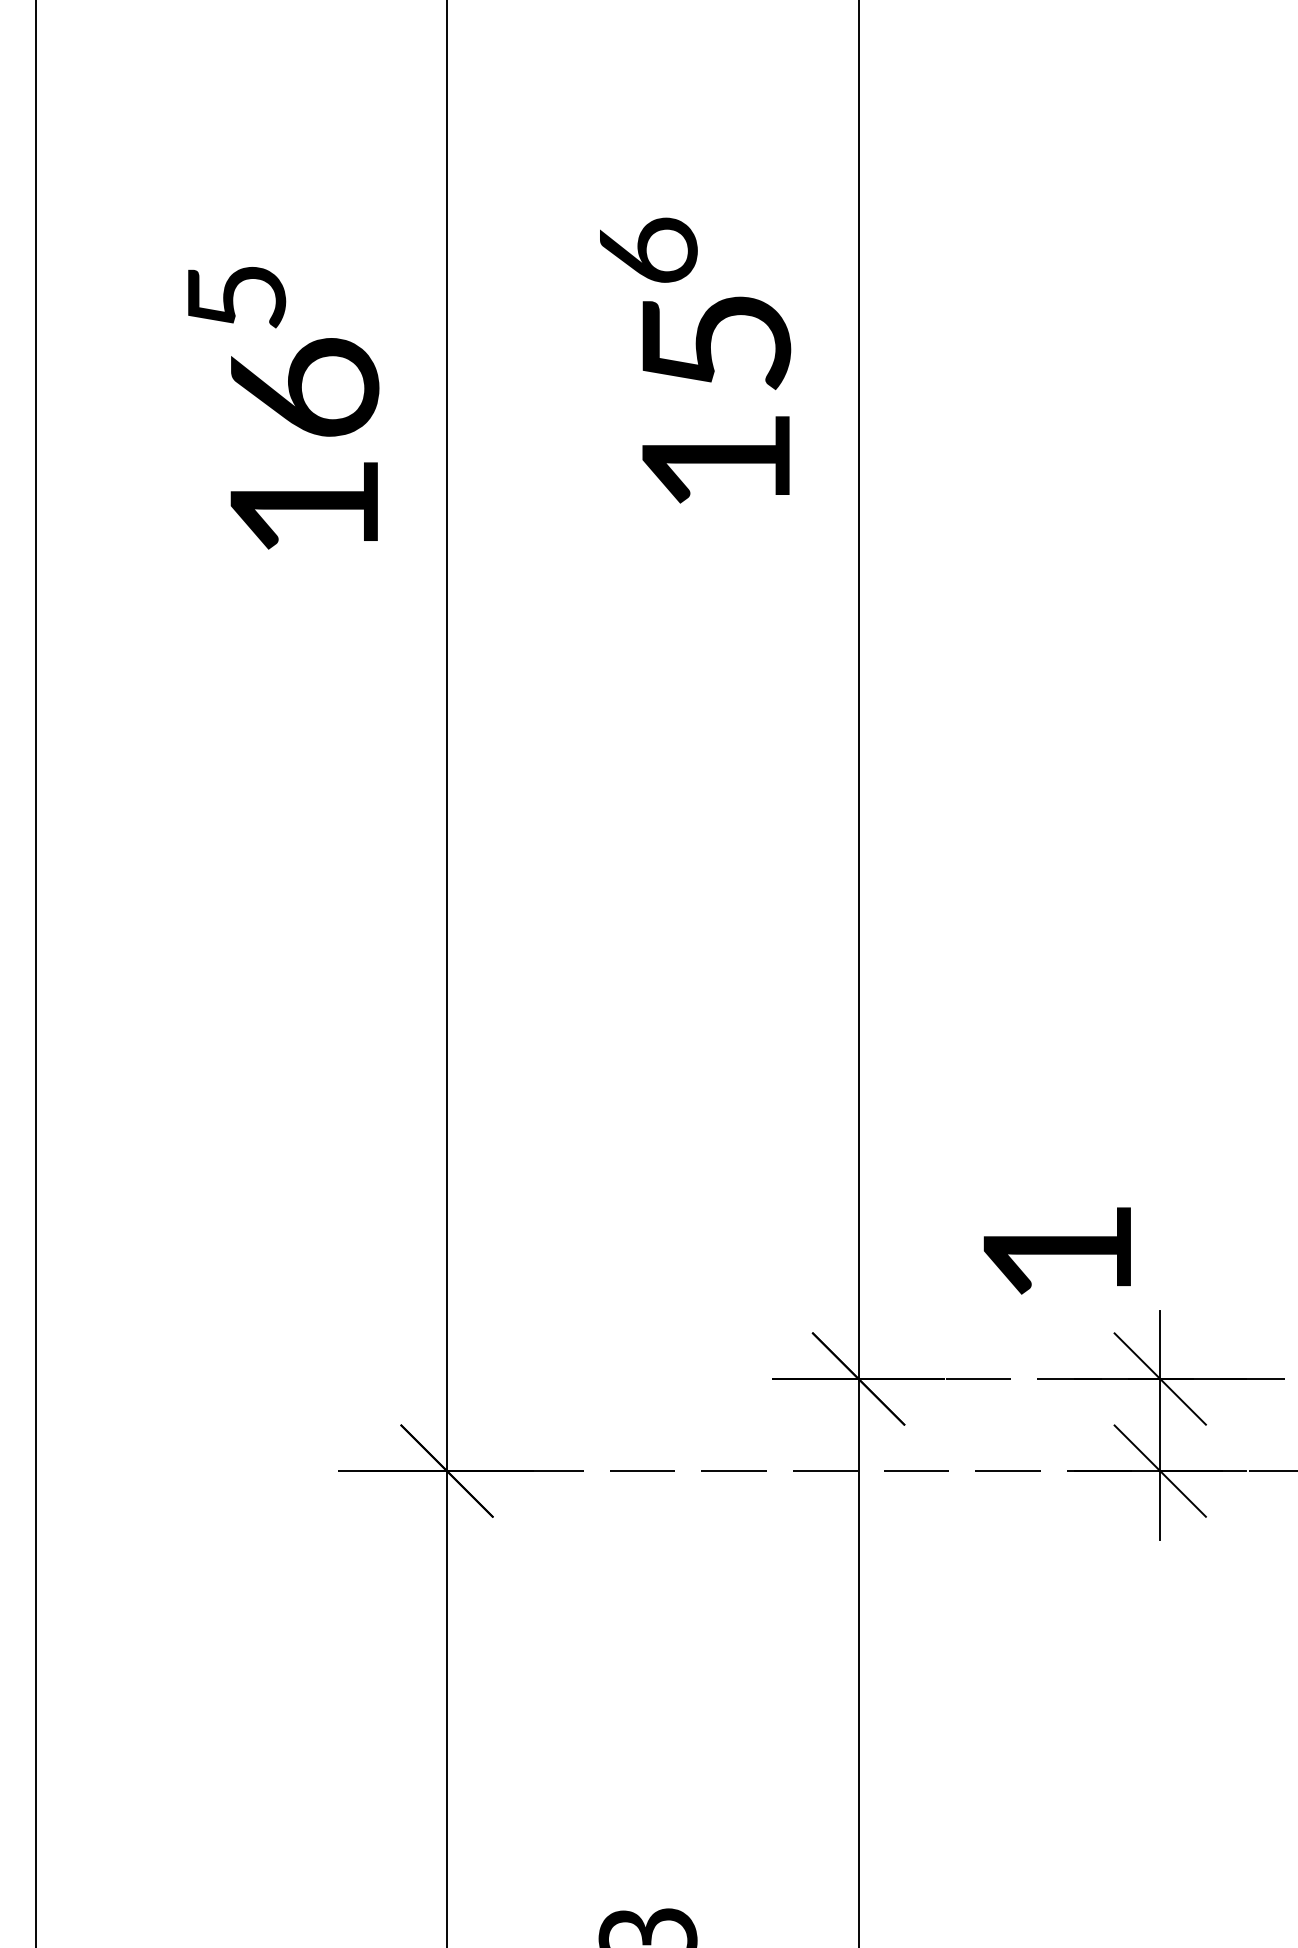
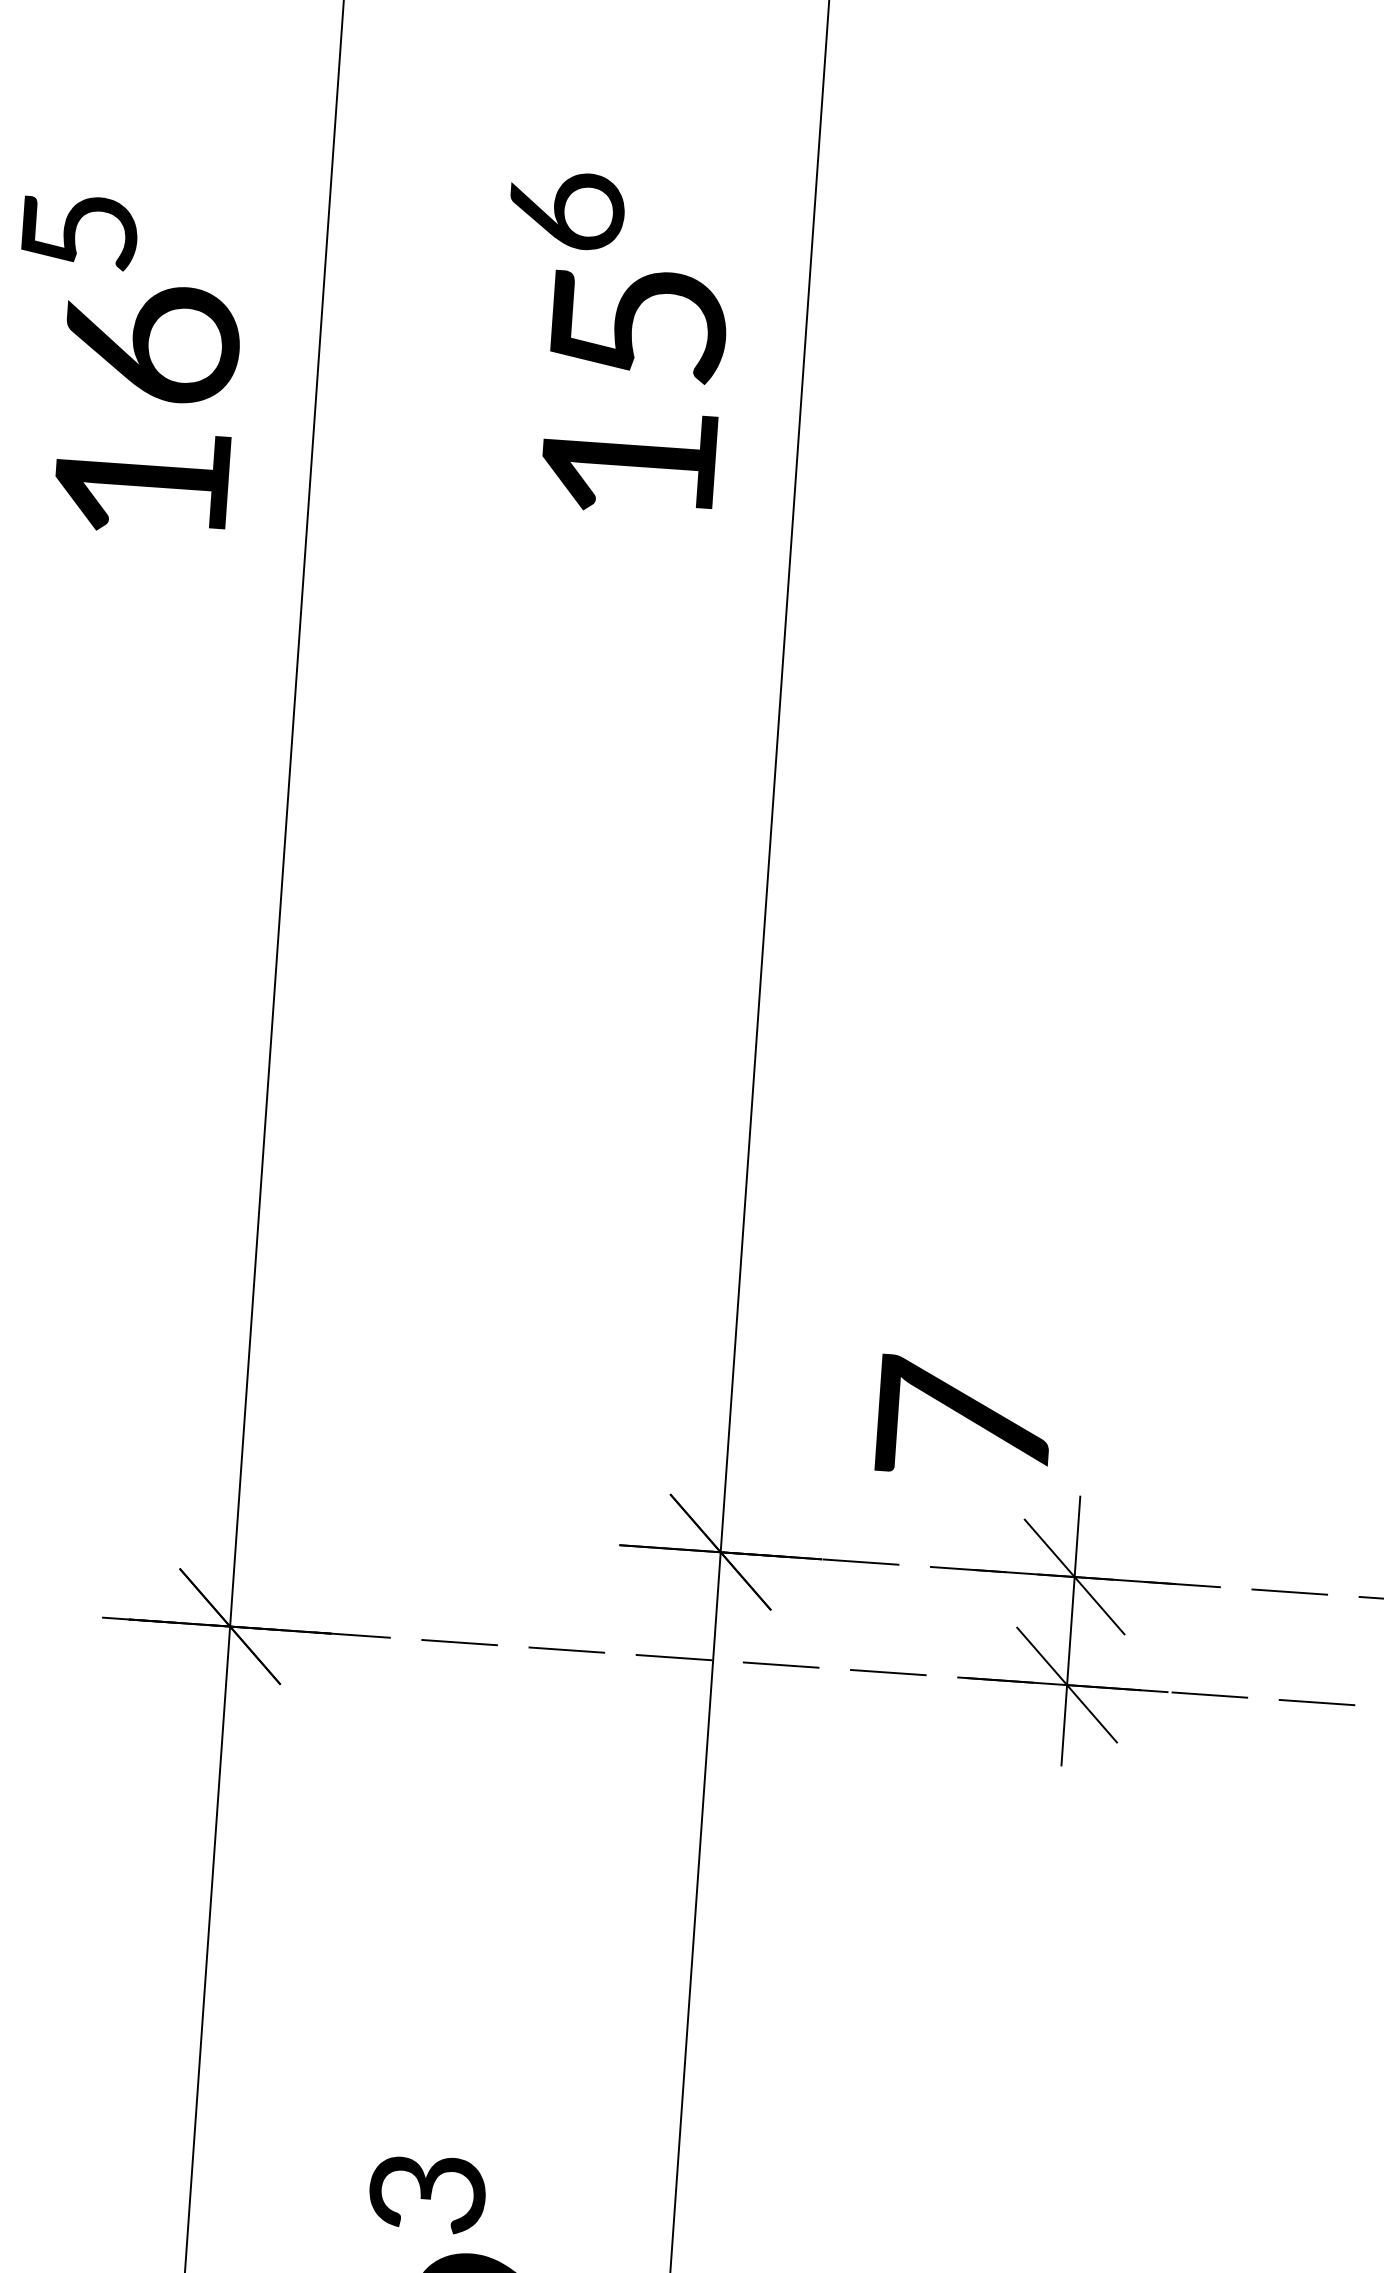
text: (1056, 1250) -> (963, 1417), 1 -> 7

